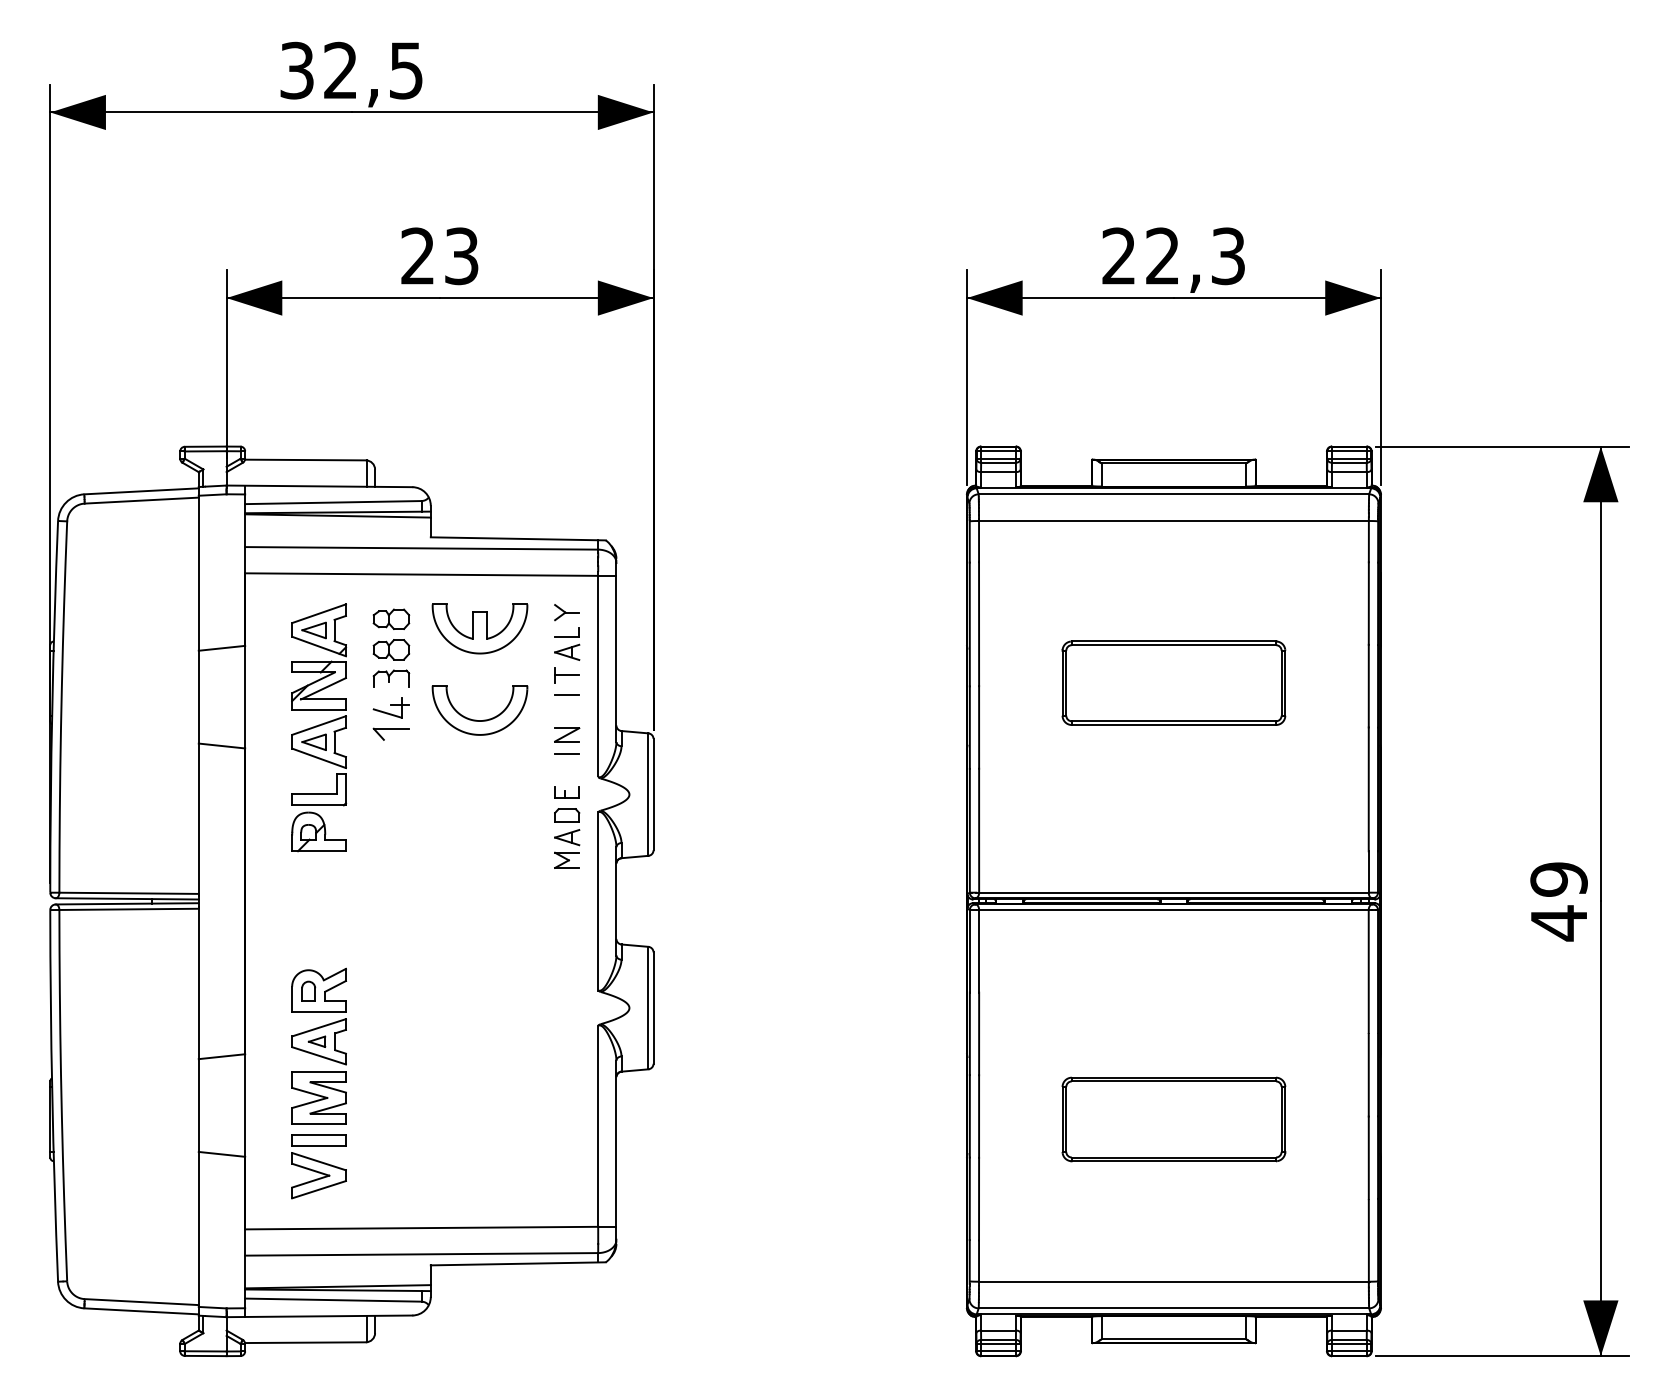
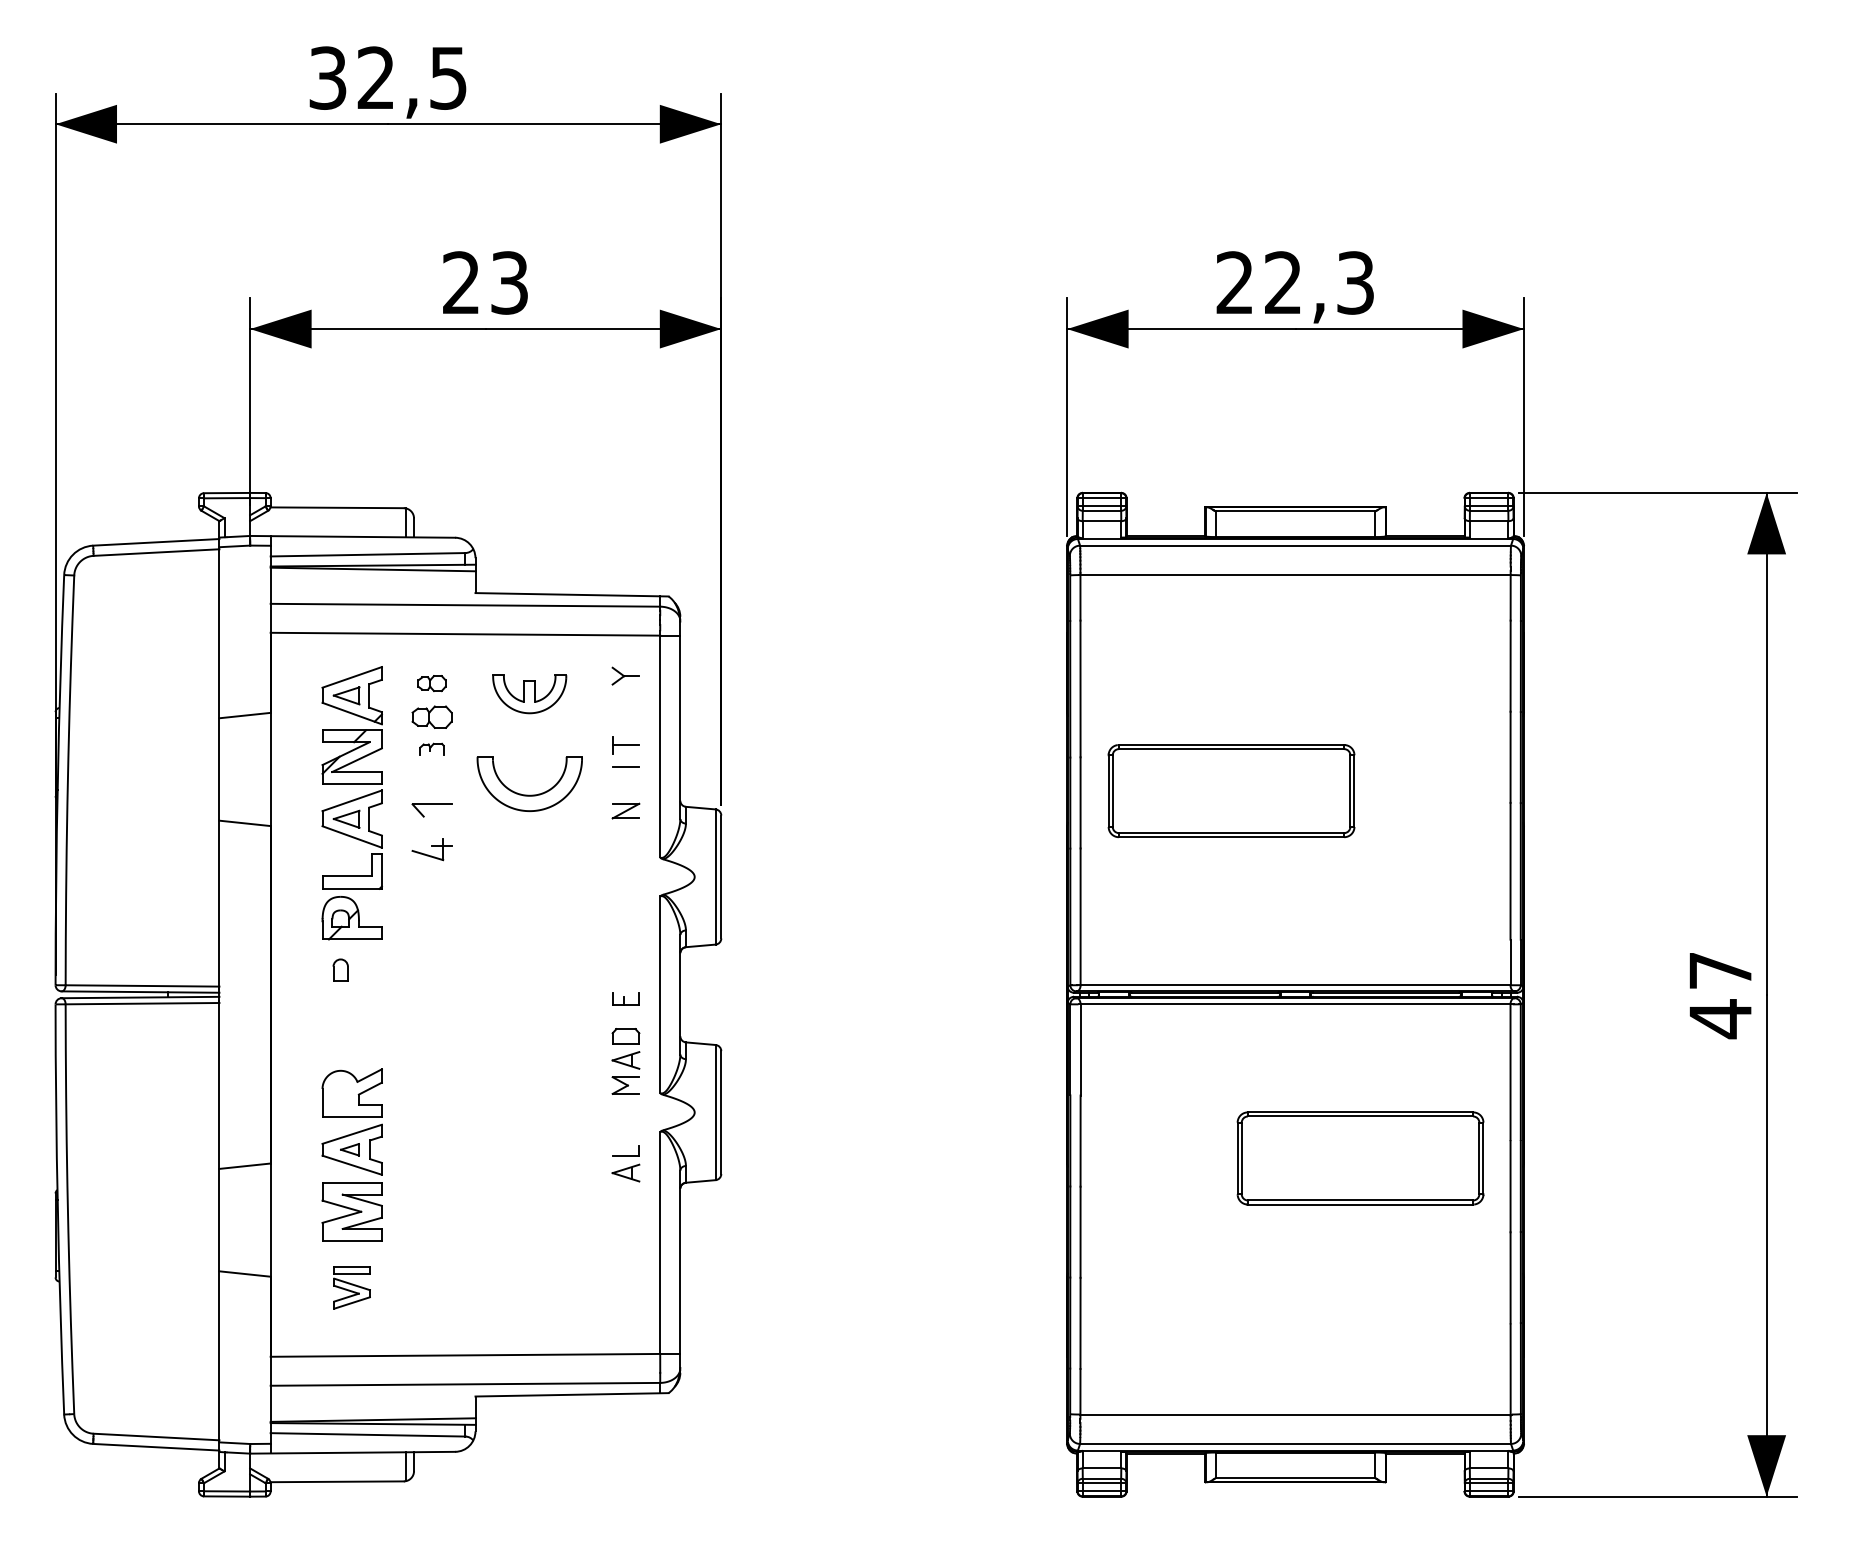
part: (390, 619) -> (431, 683), size x0.7
part: (479, 629) -> (529, 694), size x0.7
part: (566, 643) -> (625, 1163), moved
part: (390, 679) -> (431, 749), size x0.6
part: (1173, 683) -> (1231, 791), moved
part: (390, 708) -> (431, 849), moved
line: (566, 753) -> (625, 831), removed
part: (566, 792) -> (625, 998), moved
part: (566, 838) -> (625, 1061), moved
text: (1559, 879) -> (1720, 970), 49 -> 47
part: (308, 990) -> (340, 969), moved
part: (1173, 1119) -> (1360, 1158), moved
part: (318, 1166) -> (351, 1287), size x0.6

